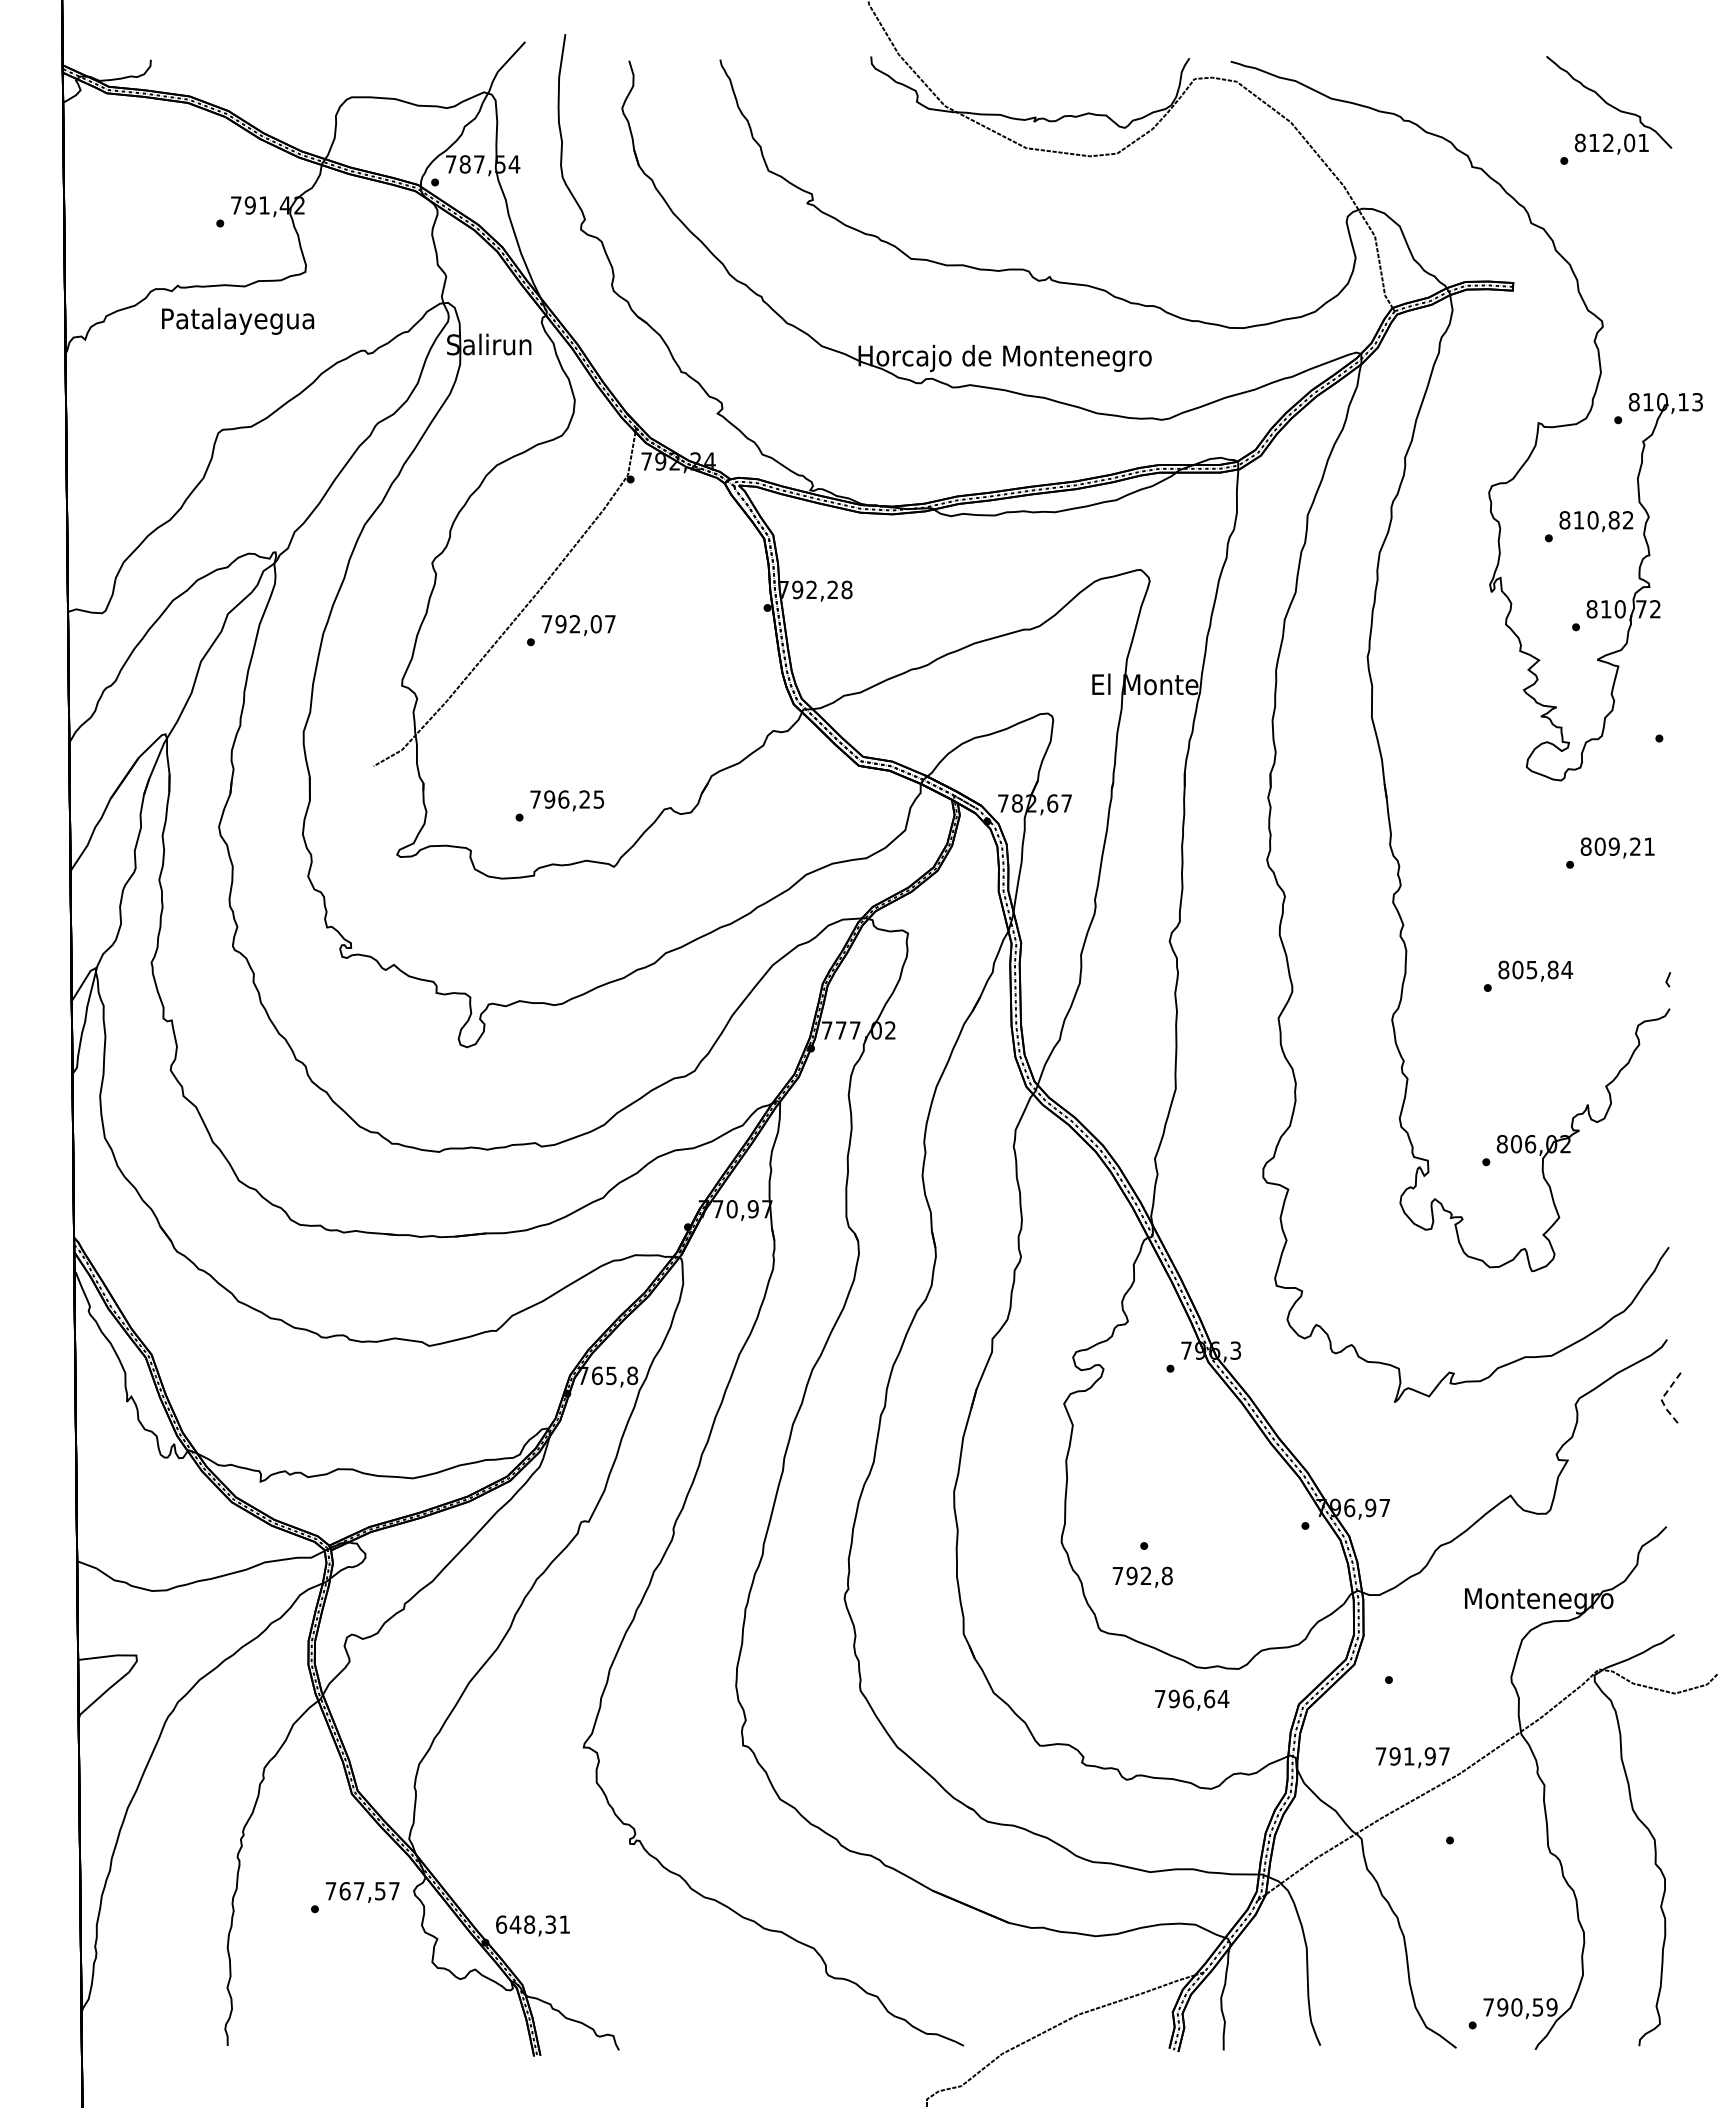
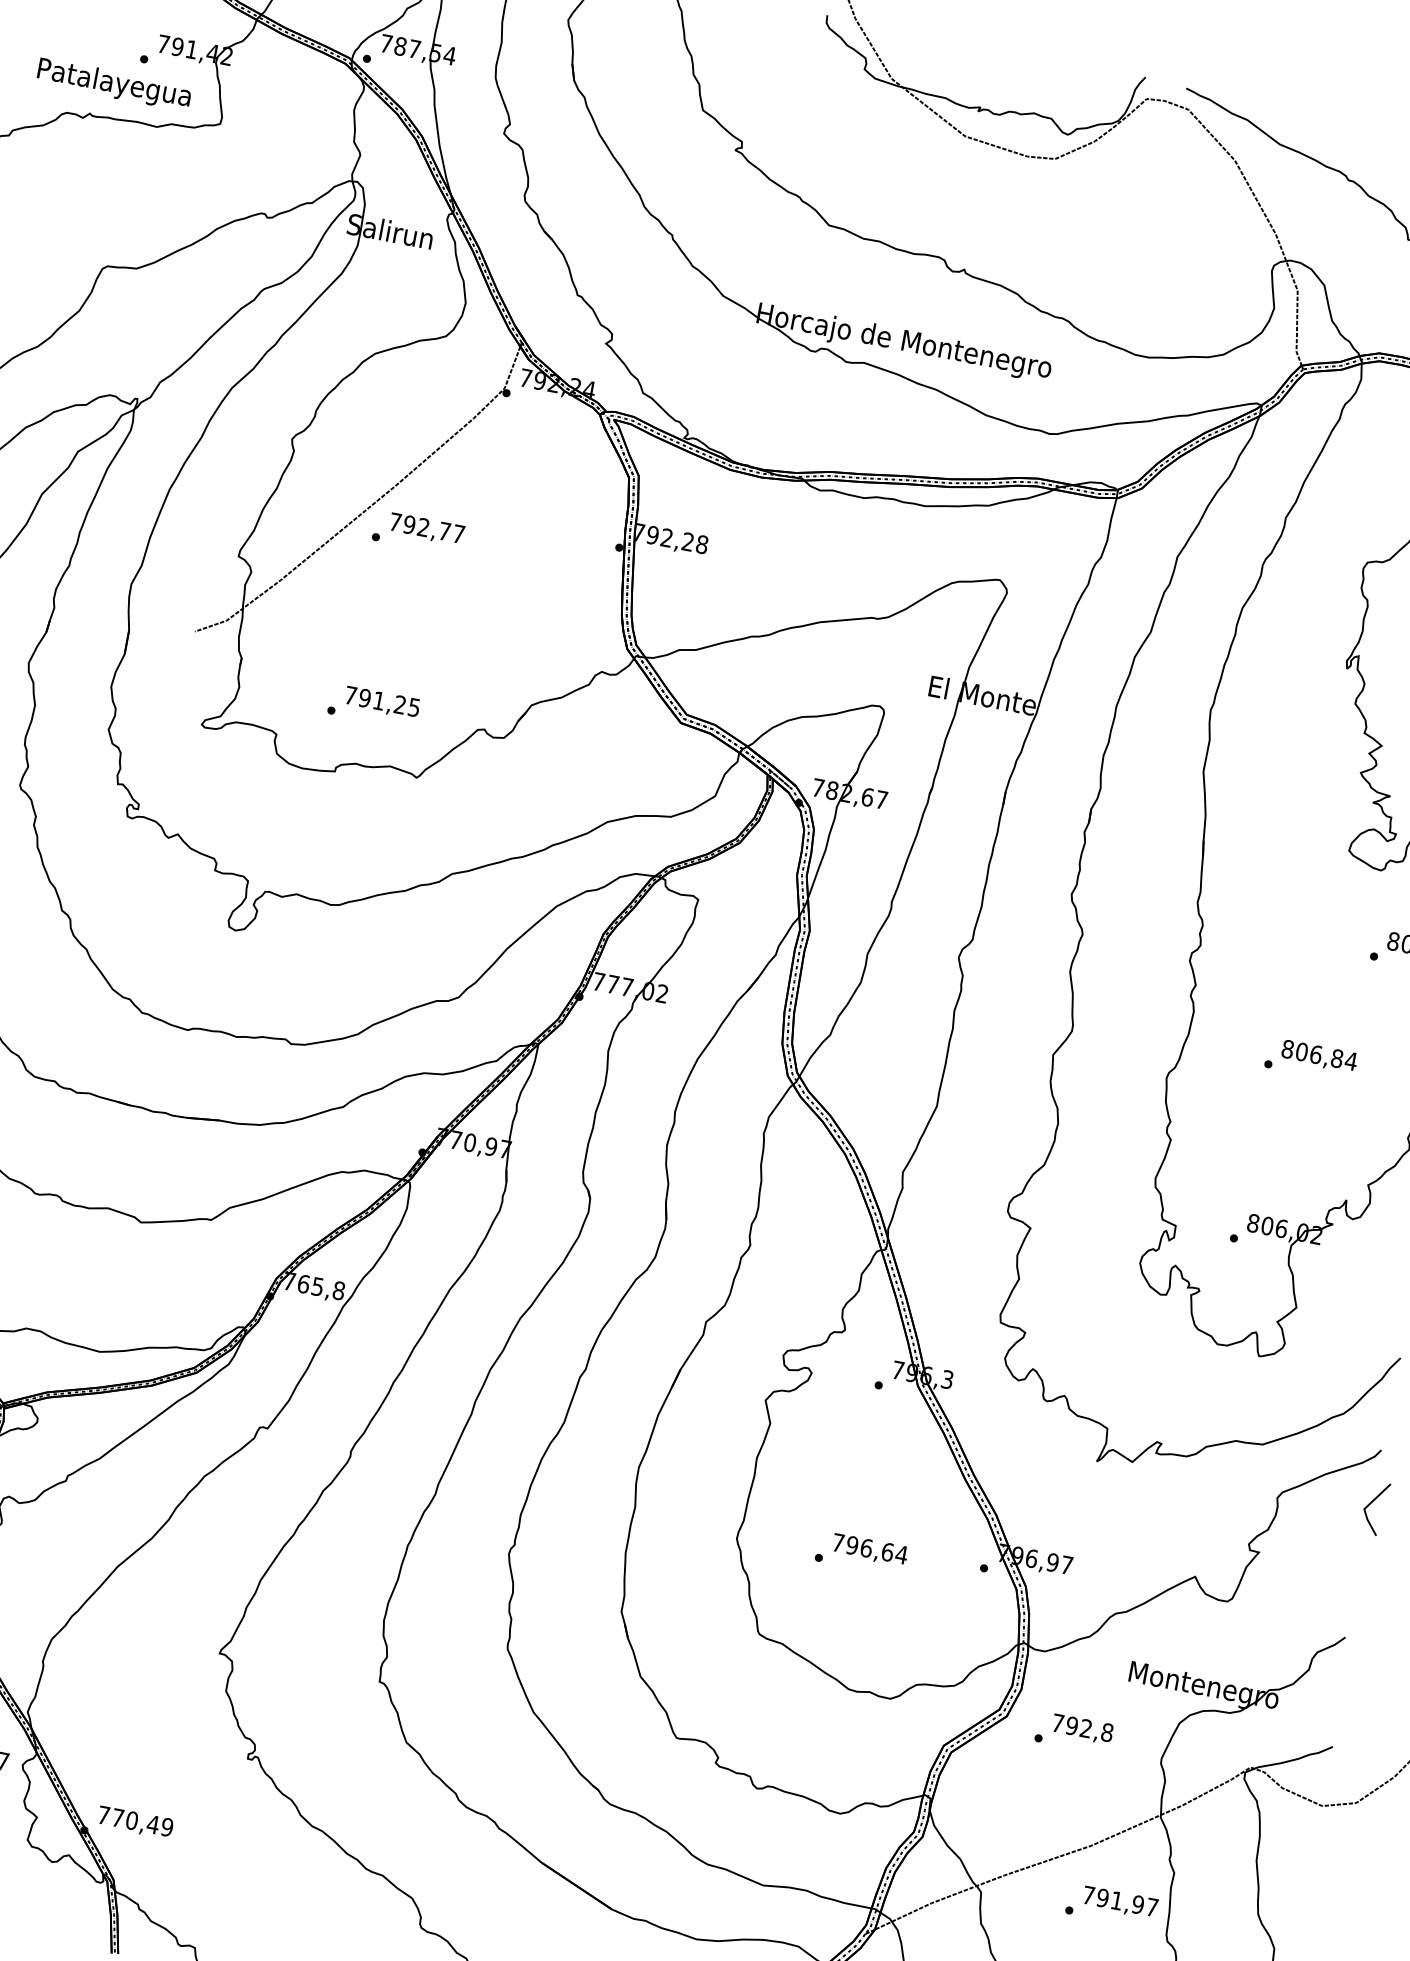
text: (238, 320) -> (114, 83), moved
text: (595, 624) -> (443, 531), 792,07 -> 792,77
text: (563, 799) -> (378, 700), 796,25 -> 791,25
text: (1531, 969) -> (1315, 1054), 805,84 -> 806,84
line: (1662, 1398) -> (1365, 1508), dashed -> solid
text: (1142, 1576) -> (1082, 1728), moved
text: (1192, 1699) -> (870, 1549), moved
text: (1412, 1757) -> (1120, 1902), moved
text: (533, 1924) -> (135, 1821), 648,31 -> 770,49

